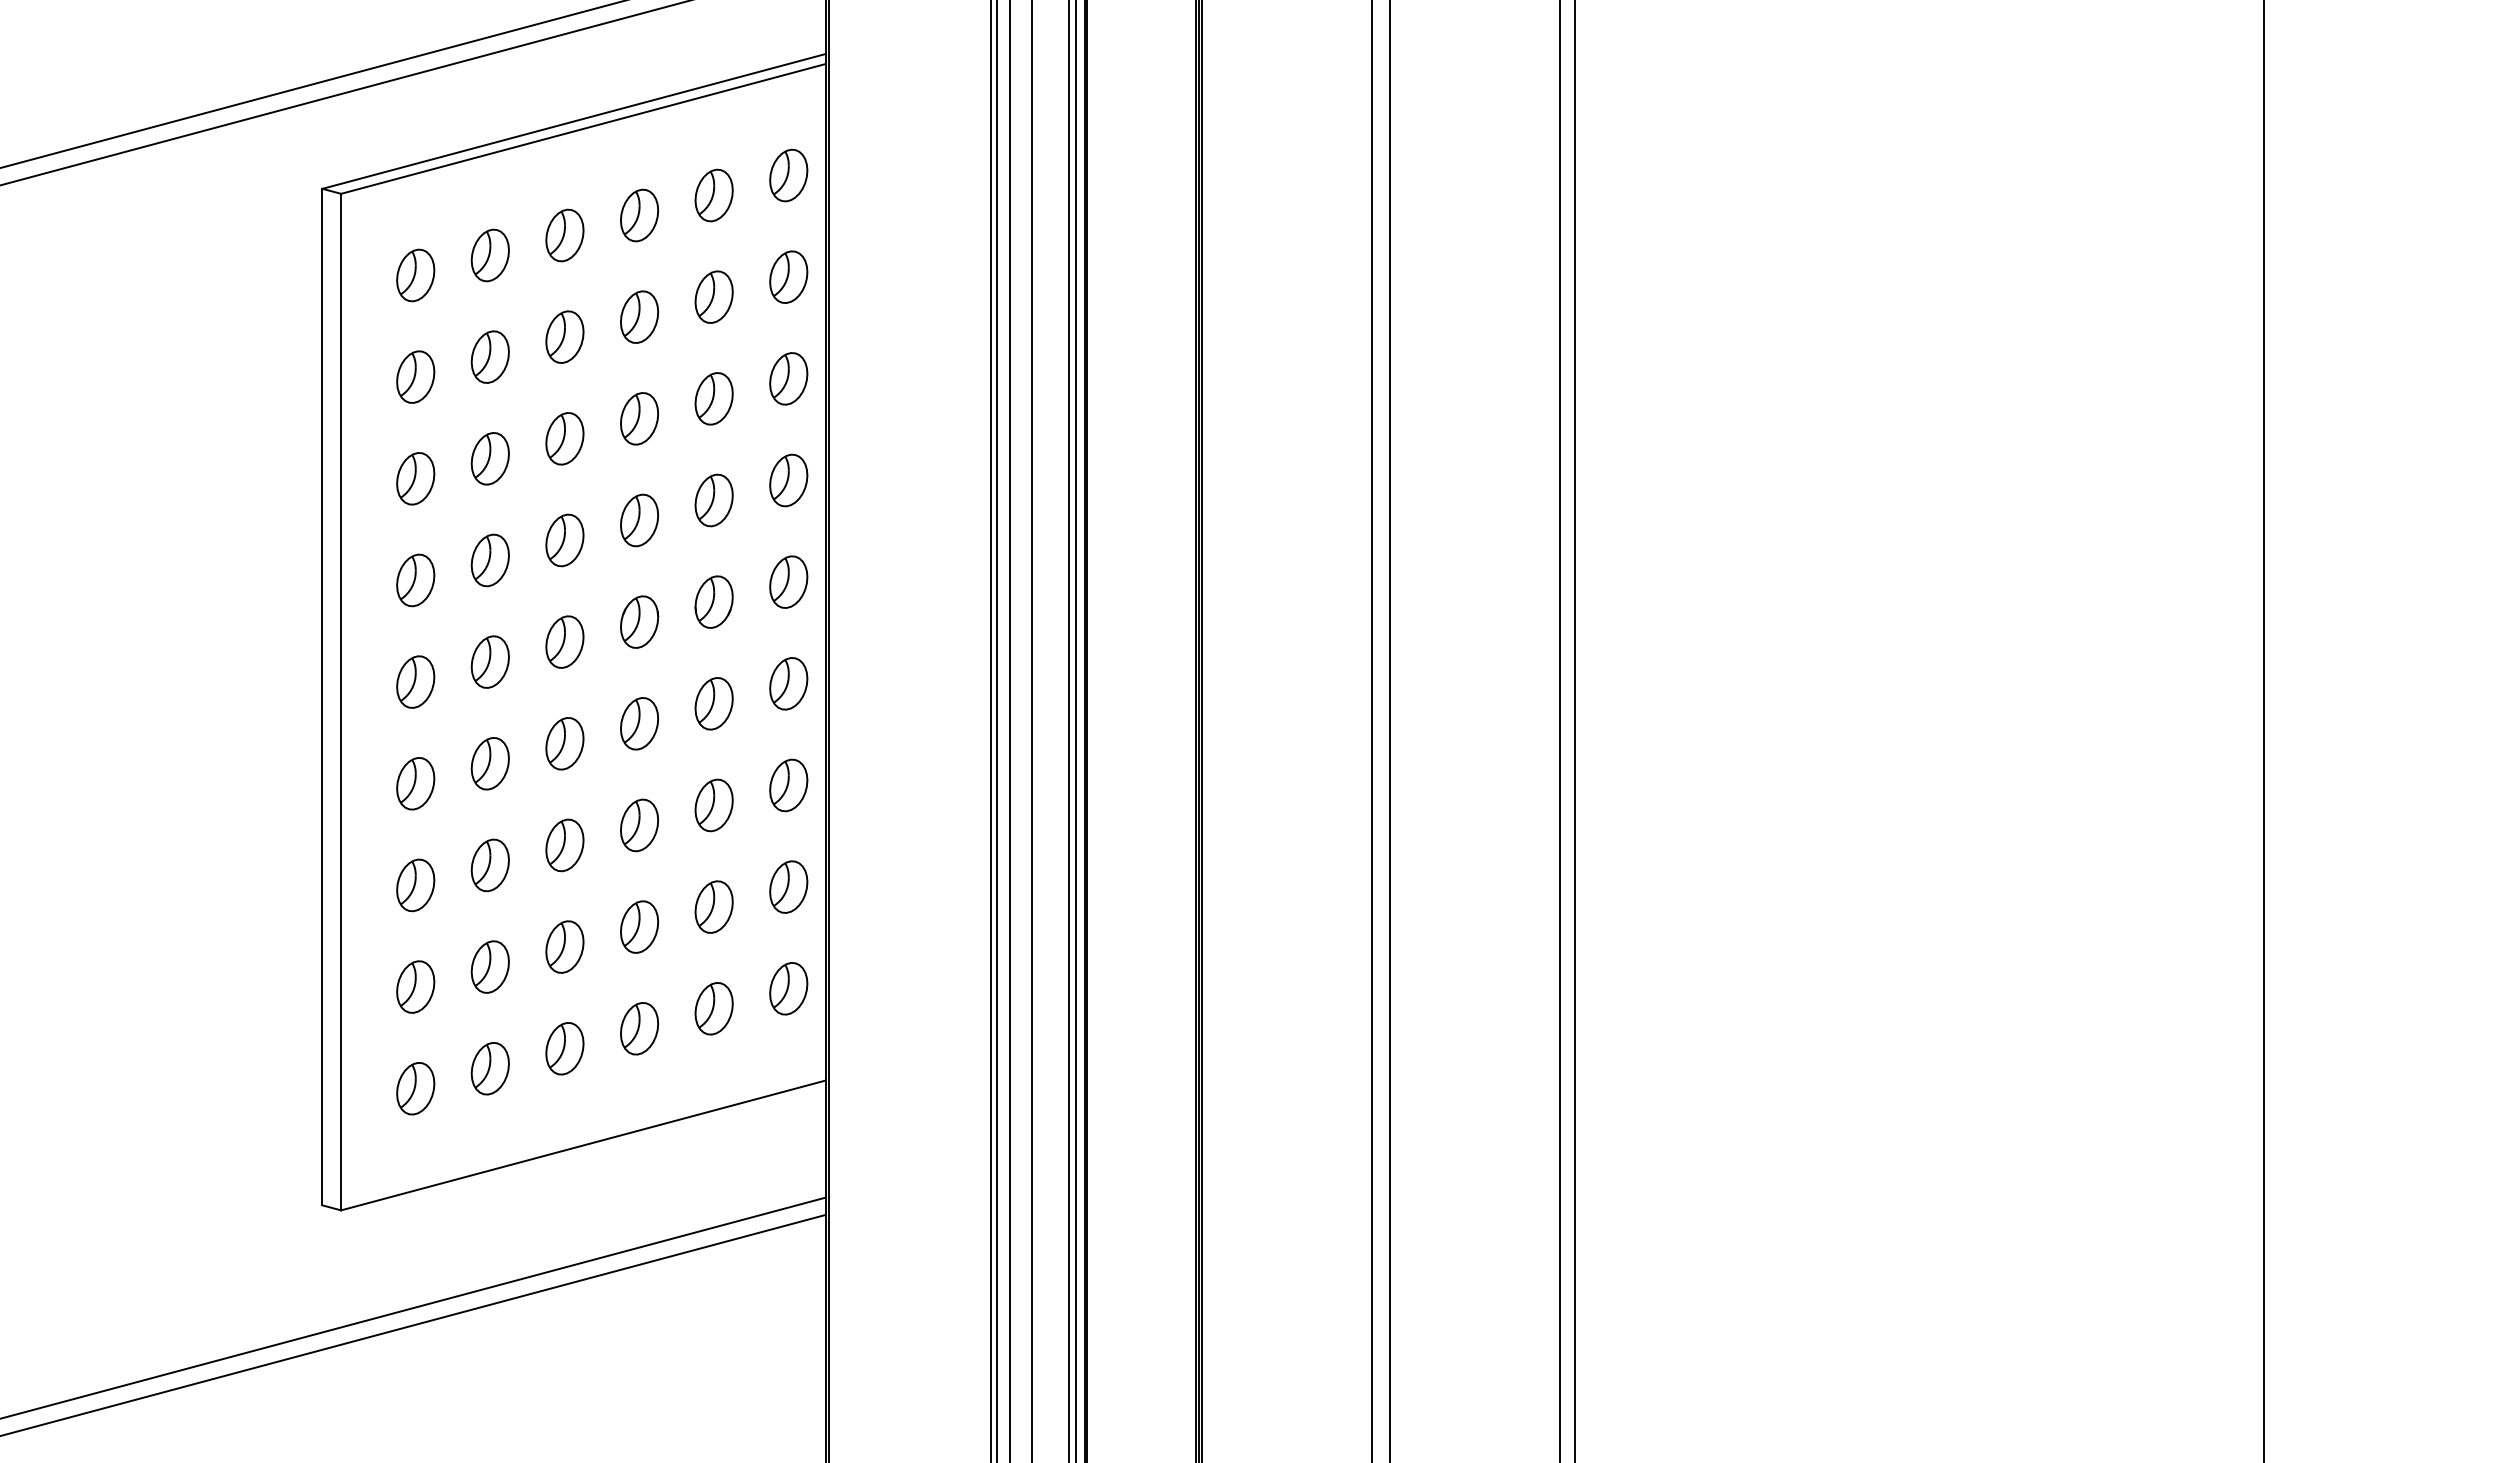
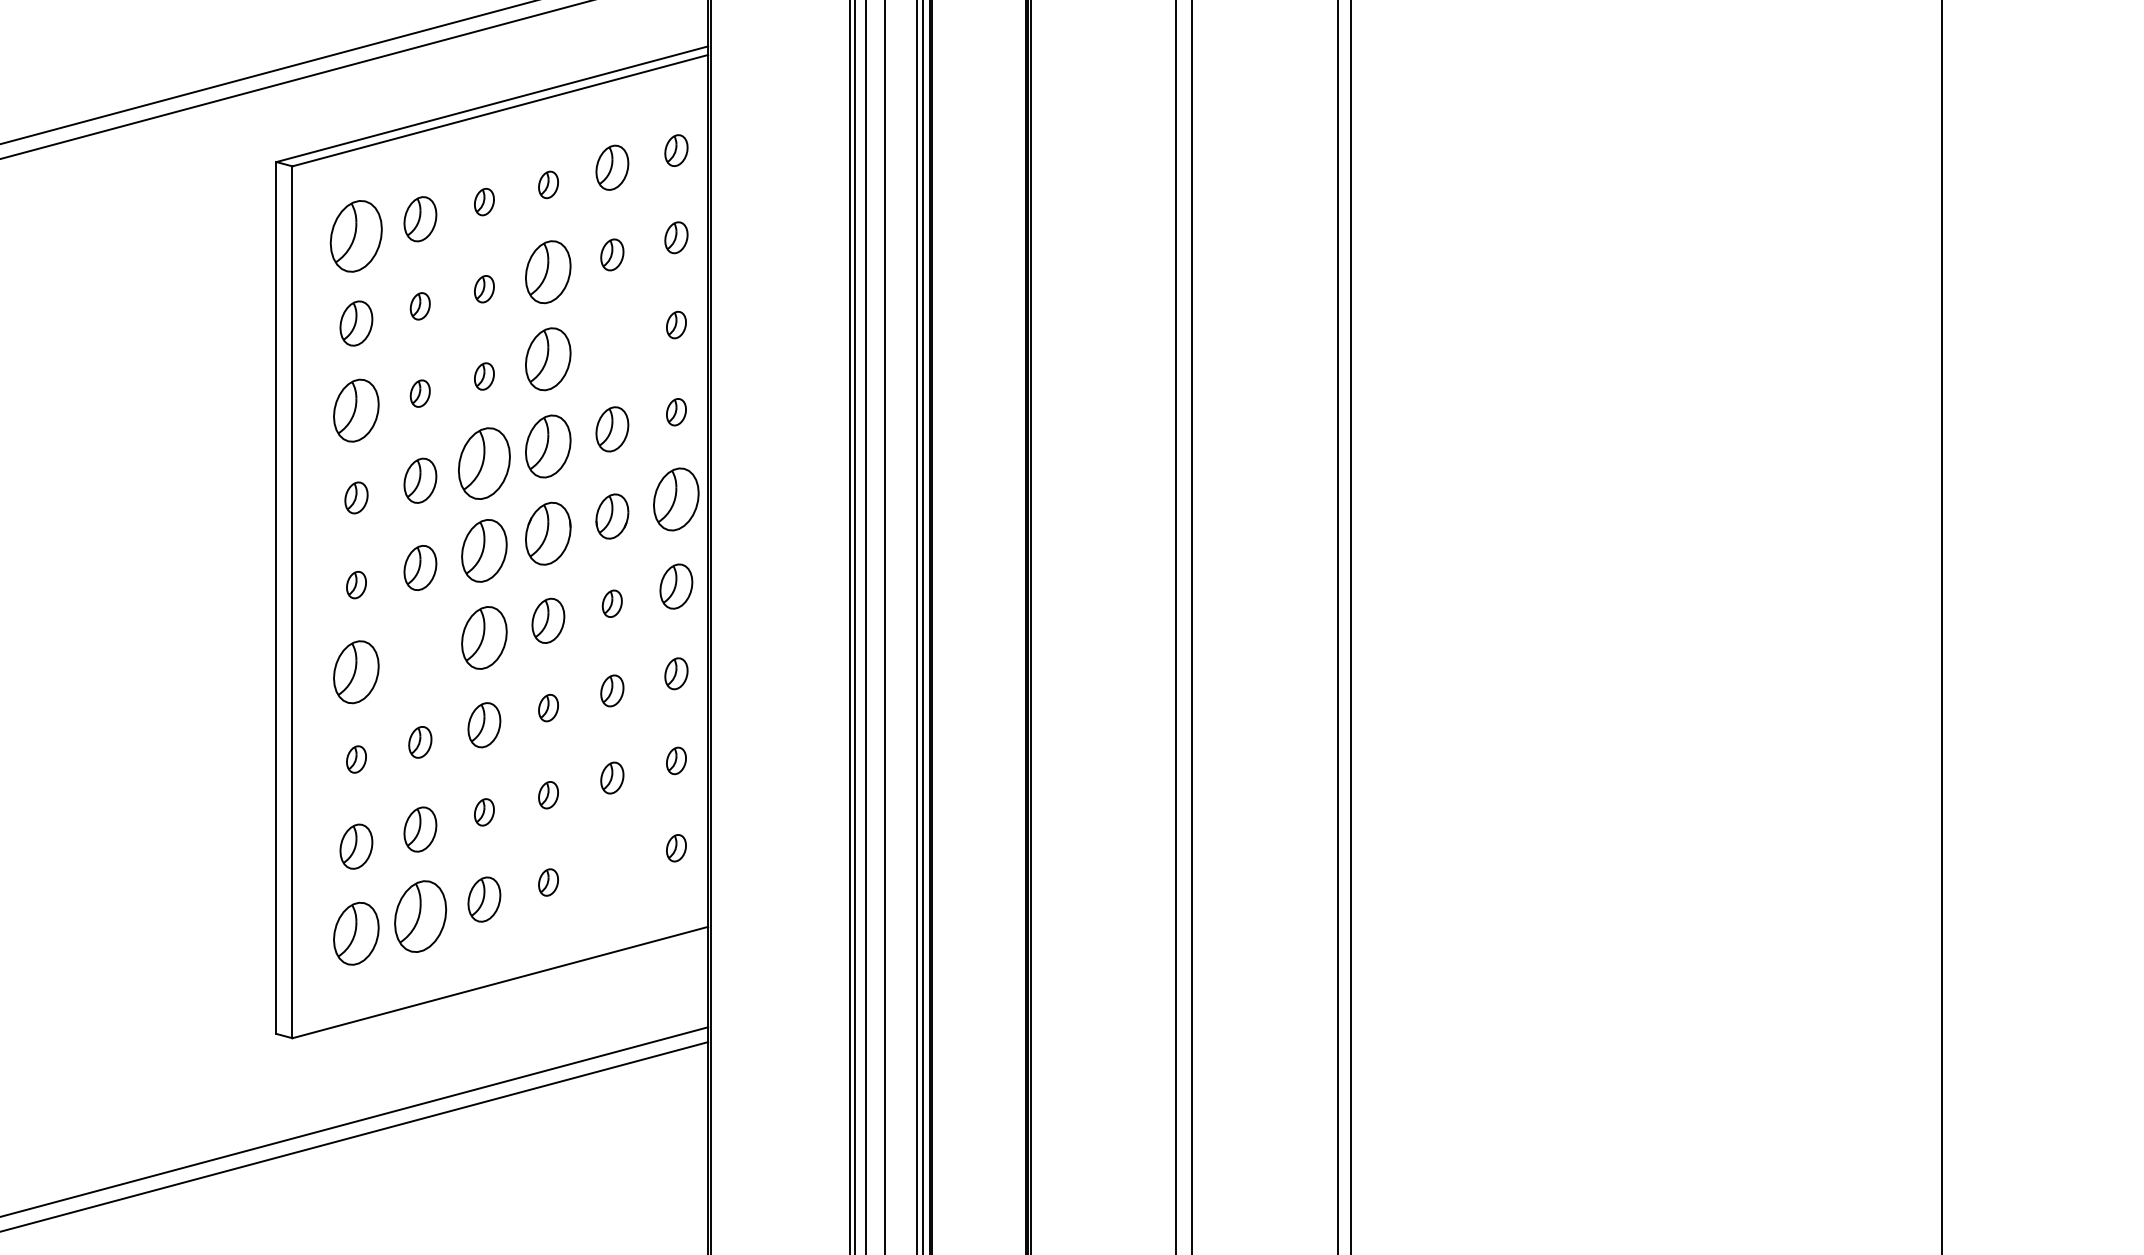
part: (788, 175) -> (676, 150), size x0.7
part: (639, 215) -> (548, 184), size x0.6
part: (564, 235) -> (484, 202), size x0.6
part: (415, 275) -> (356, 236), size x1.6
part: (788, 276) -> (676, 237), size x0.7
part: (713, 296) -> (611, 254), size x0.7
part: (639, 316) -> (548, 271), size x1.4
part: (564, 336) -> (484, 288), size x0.6
part: (489, 356) -> (419, 305), size x0.6
part: (788, 378) -> (676, 324), size x0.6
part: (713, 398) -> (611, 341), removed
part: (639, 418) -> (548, 359), size x1.4
part: (564, 438) -> (484, 376), size x0.6
part: (489, 458) -> (419, 393), size x0.6
part: (415, 478) -> (356, 410), size x1.4
part: (788, 480) -> (676, 412), size x0.6
part: (639, 520) -> (548, 446), size x1.4
part: (564, 540) -> (484, 463), size x1.6
part: (415, 580) -> (356, 497), size x0.7
part: (788, 581) -> (676, 498), size x1.4
part: (639, 621) -> (548, 533), size x1.4
part: (564, 641) -> (484, 550), size x1.4
part: (415, 681) -> (356, 584), size x0.6
part: (713, 703) -> (611, 603), size x0.6
part: (564, 743) -> (484, 637), size x1.4
part: (489, 763) -> (419, 654), removed
part: (415, 783) -> (356, 672), size x1.4
part: (788, 785) -> (676, 673), size x0.7
part: (713, 805) -> (611, 690), size x0.7
part: (639, 825) -> (548, 708), size x0.6
part: (489, 865) -> (419, 742), size x0.7
part: (415, 885) -> (356, 759), size x0.6
part: (788, 886) -> (676, 760), size x0.6
part: (713, 906) -> (611, 777), size x0.7
part: (639, 926) -> (548, 794), size x0.6
part: (564, 946) -> (484, 811), size x0.6
part: (788, 988) -> (676, 847), size x0.6
part: (713, 1008) -> (611, 865), removed
part: (639, 1028) -> (548, 882), size x0.6
part: (489, 1068) -> (419, 916), size x1.6
part: (415, 1088) -> (356, 933), size x1.4

